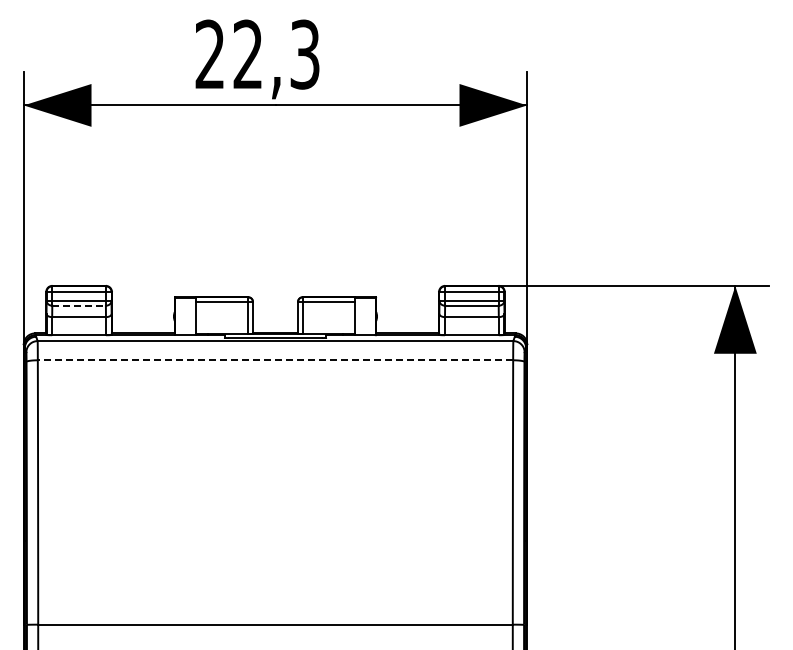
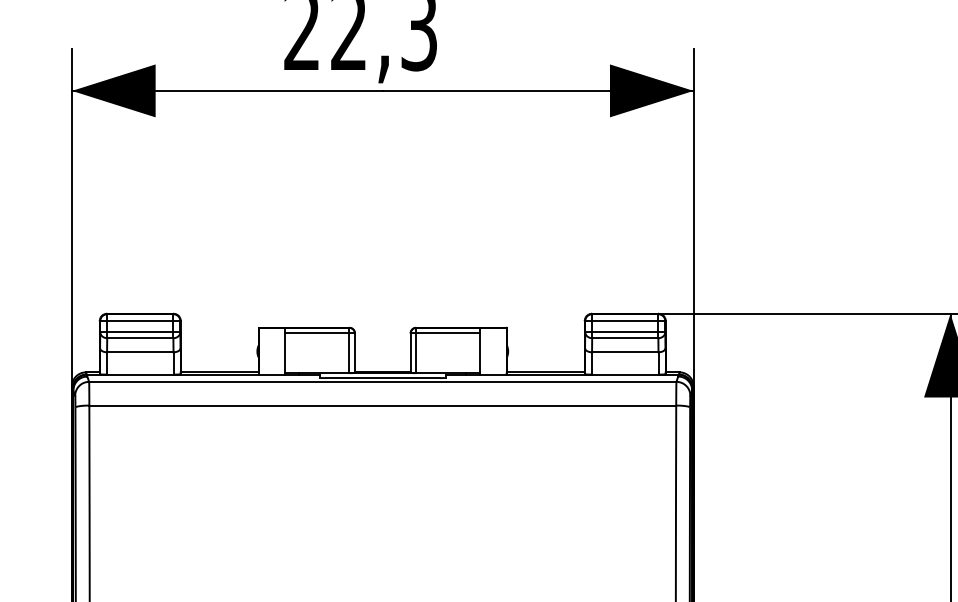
line: (79, 305) -> (140, 337), dashed -> solid
line: (275, 360) -> (382, 405), dashed -> solid

